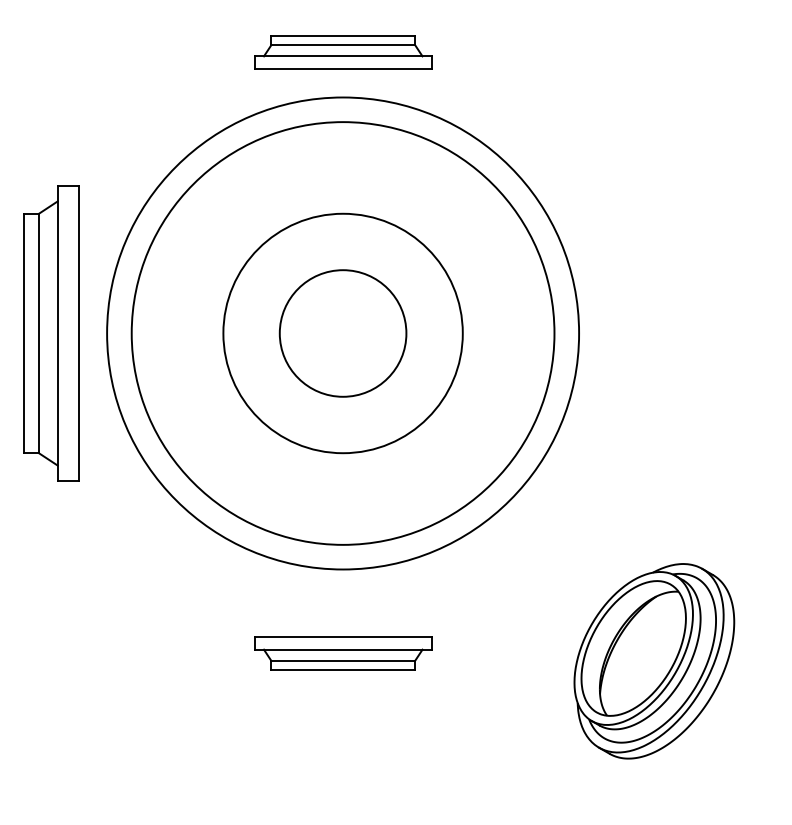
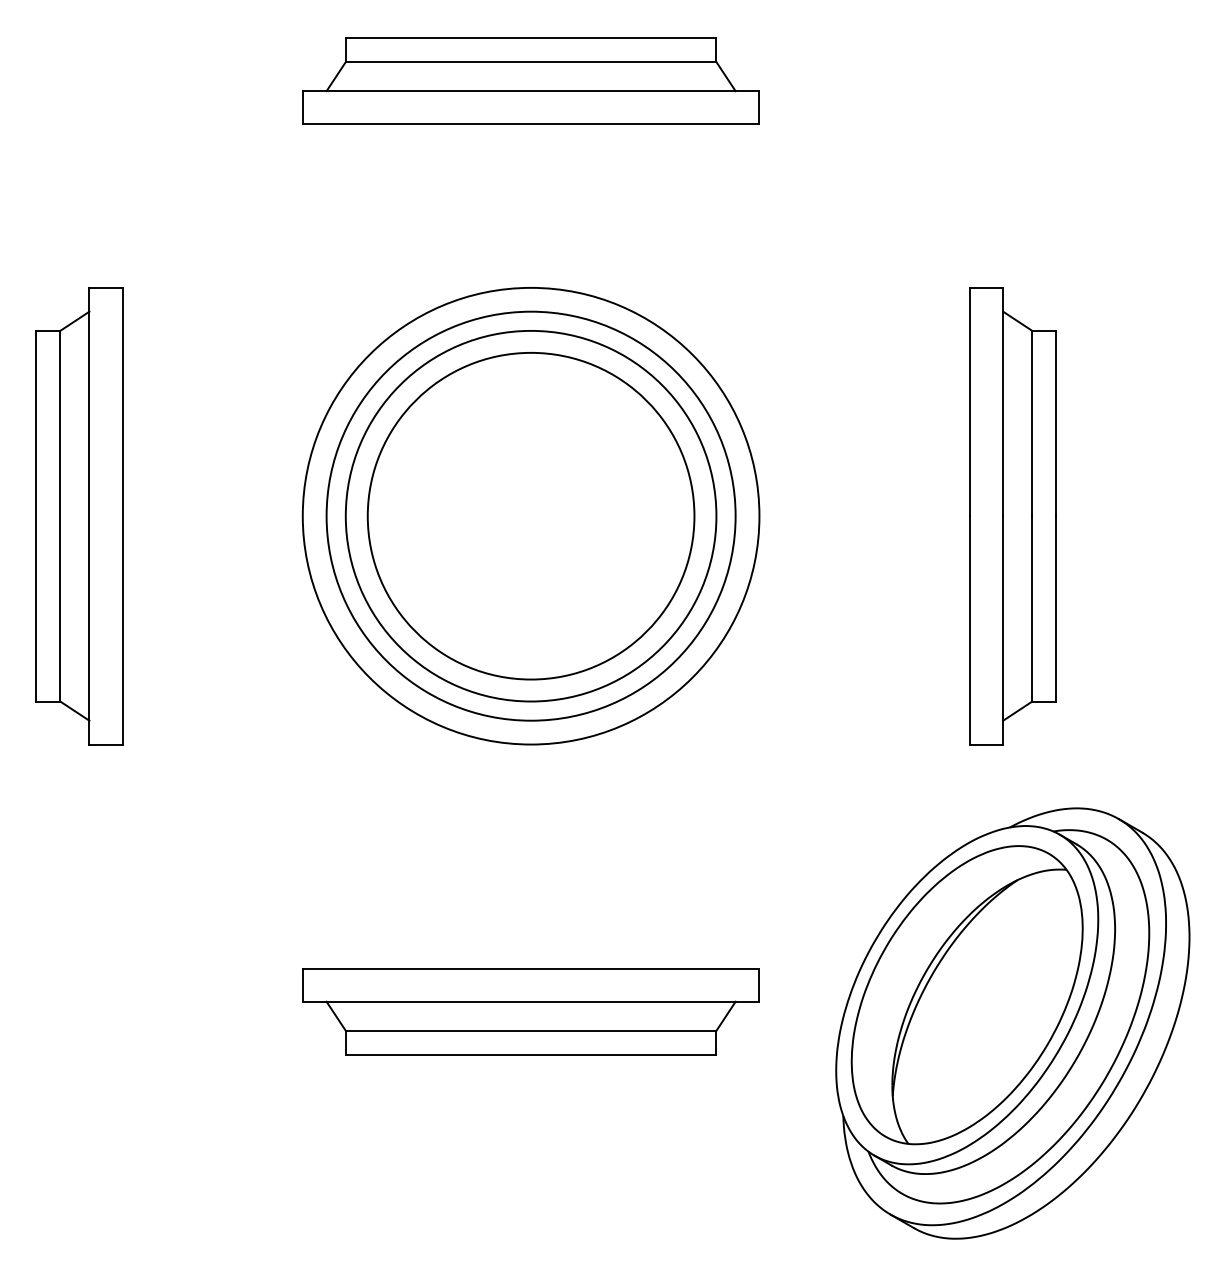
part: (343, 52) -> (531, 81), size x1.67
circle: (342, 333) -> (530, 516), size x0.62
circle: (342, 333) -> (530, 516), size x0.62
circle: (342, 333) -> (530, 516), size x1.67
part: (654, 333) -> (1013, 516), added
part: (343, 653) -> (531, 1011), size x1.67
part: (654, 661) -> (1013, 1023), size x1.43

